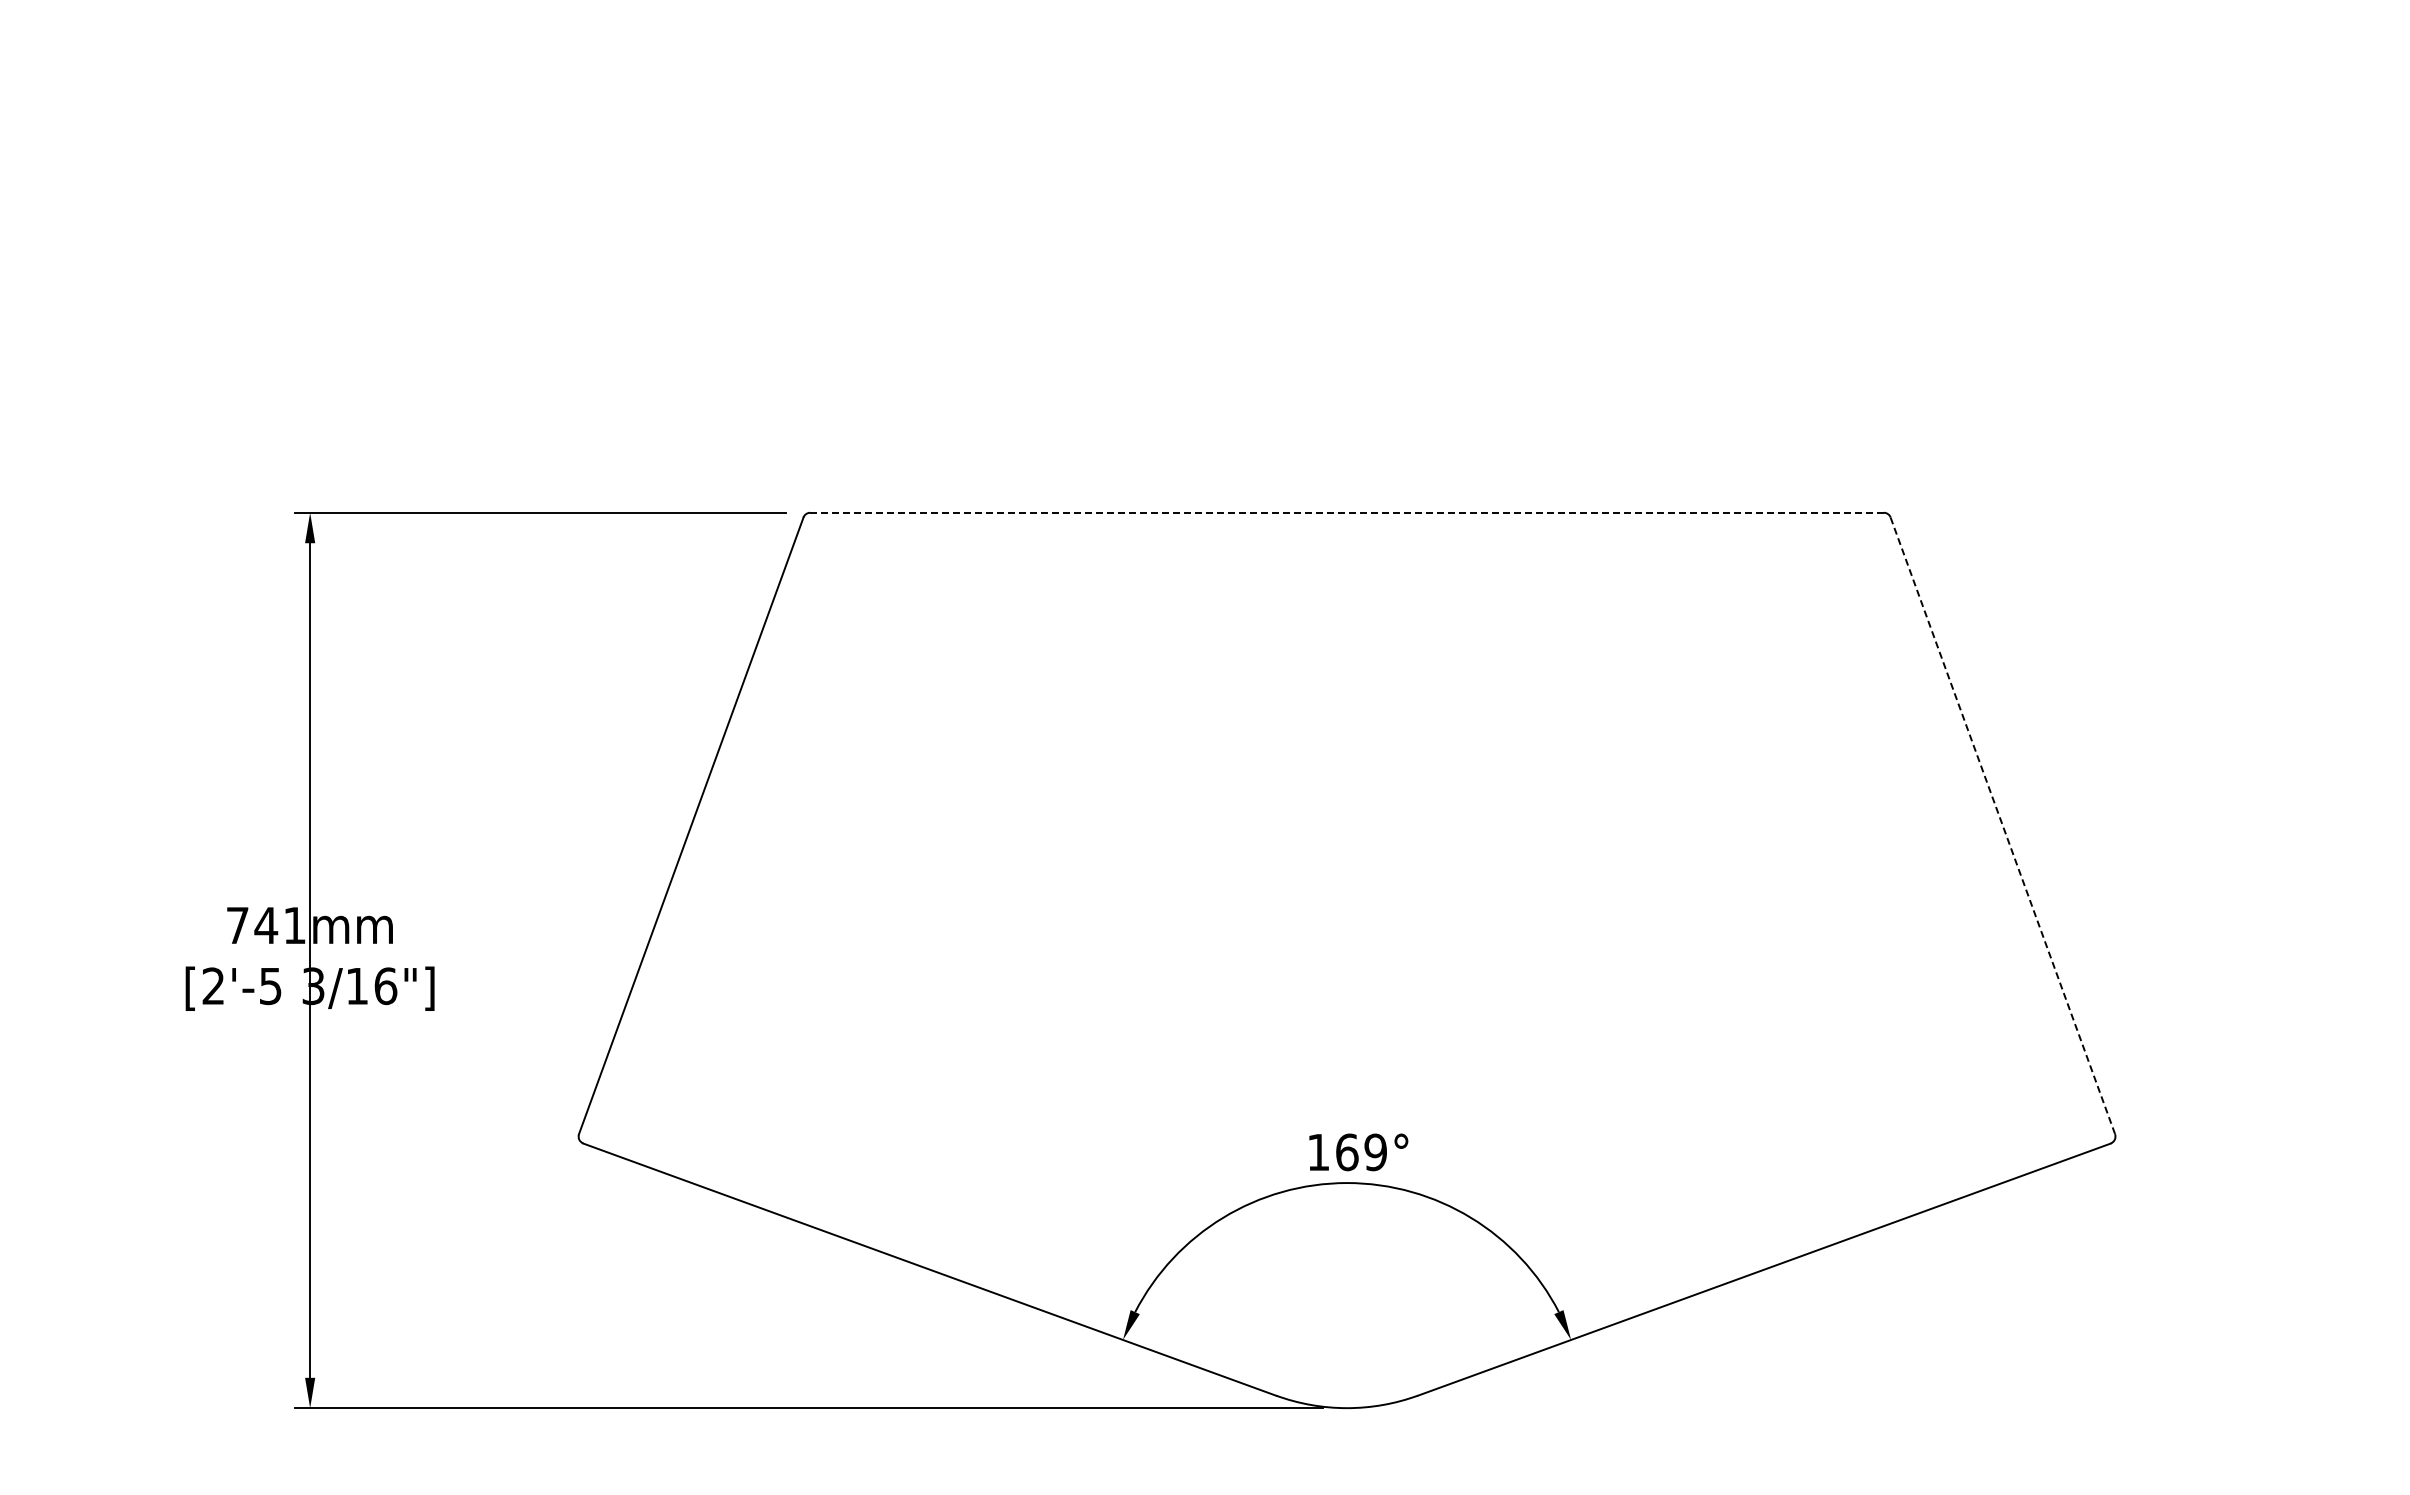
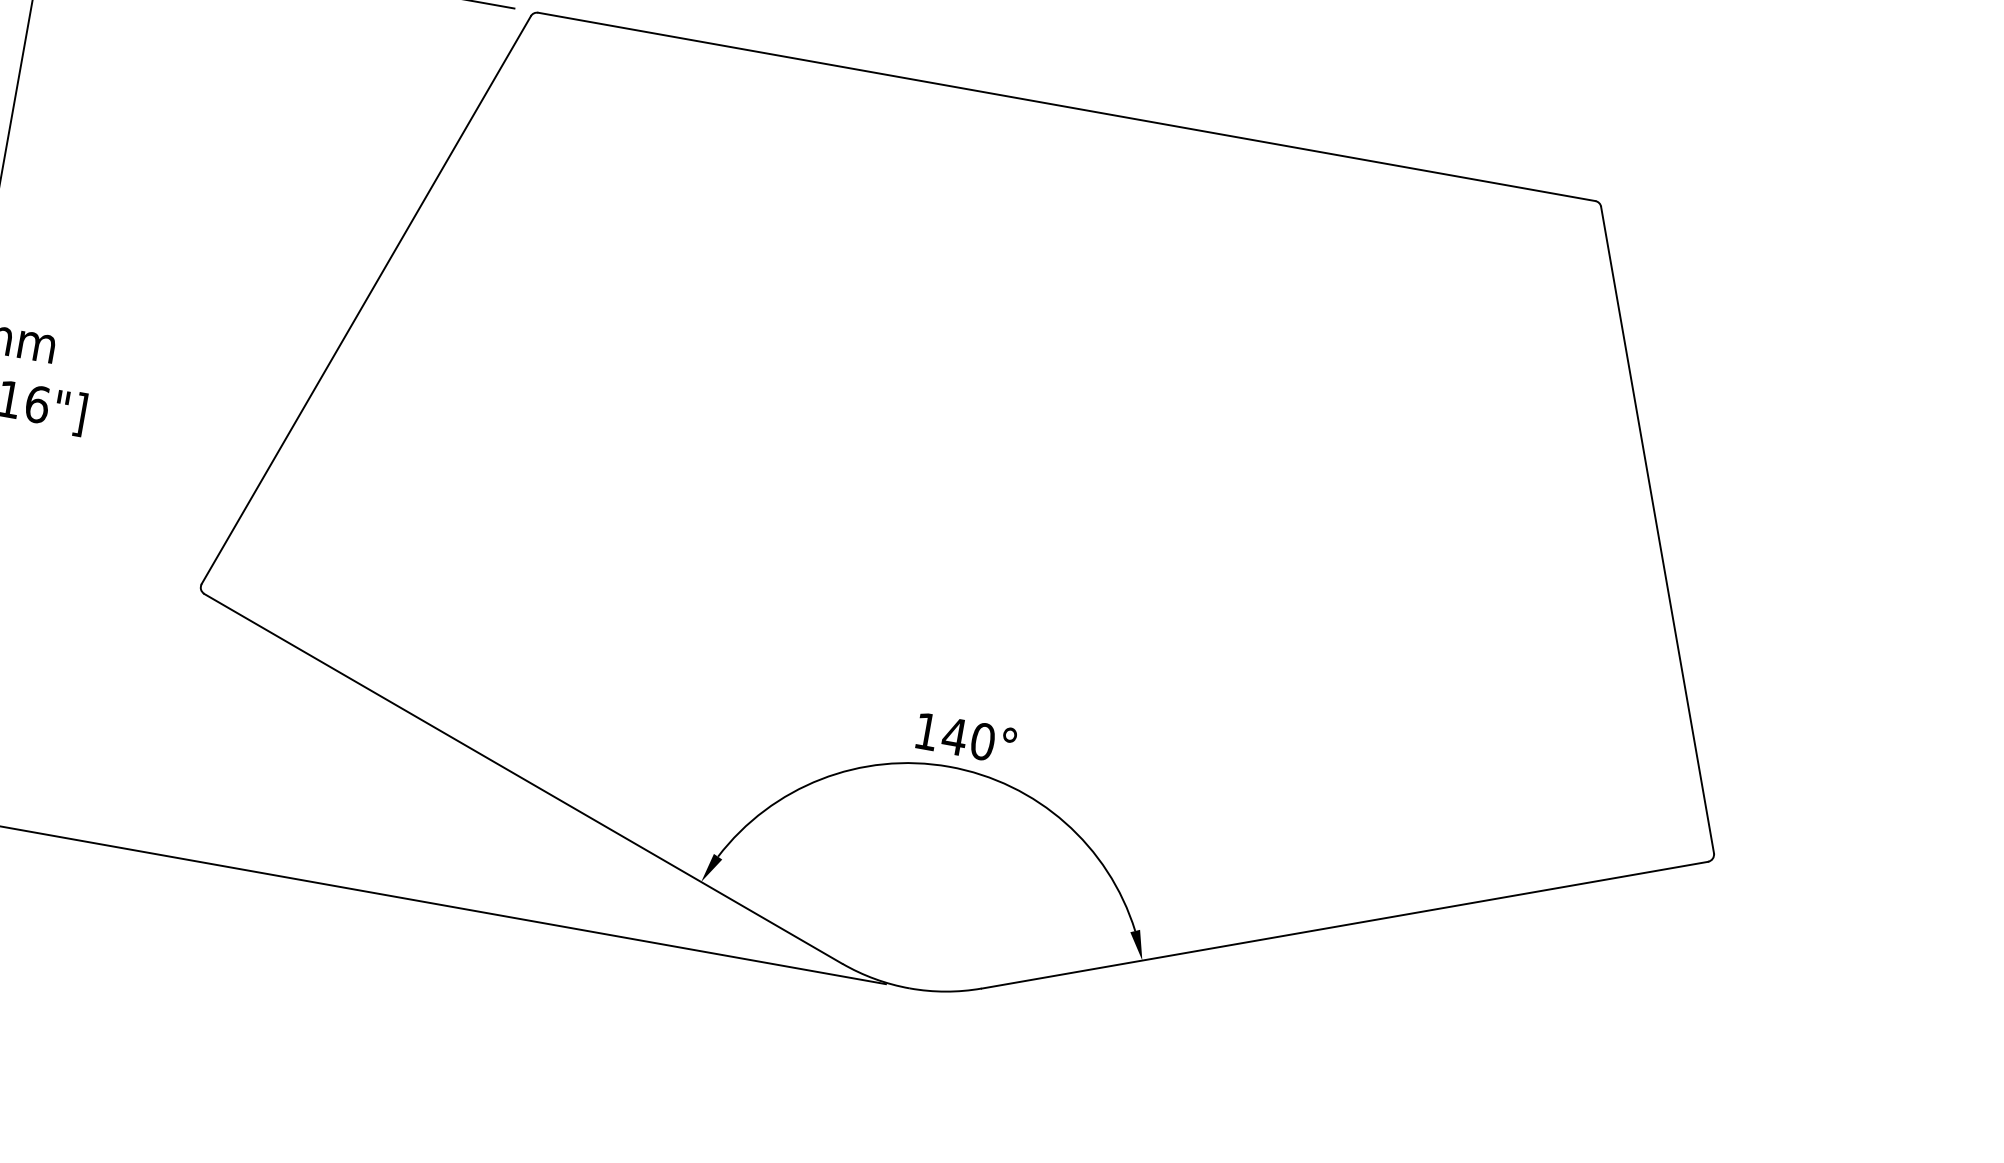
line: (1347, 512) -> (1067, 106), dashed -> solid
line: (2003, 826) -> (1658, 530), dashed -> solid
text: (1361, 1152) -> (968, 739), 169° -> 140°

